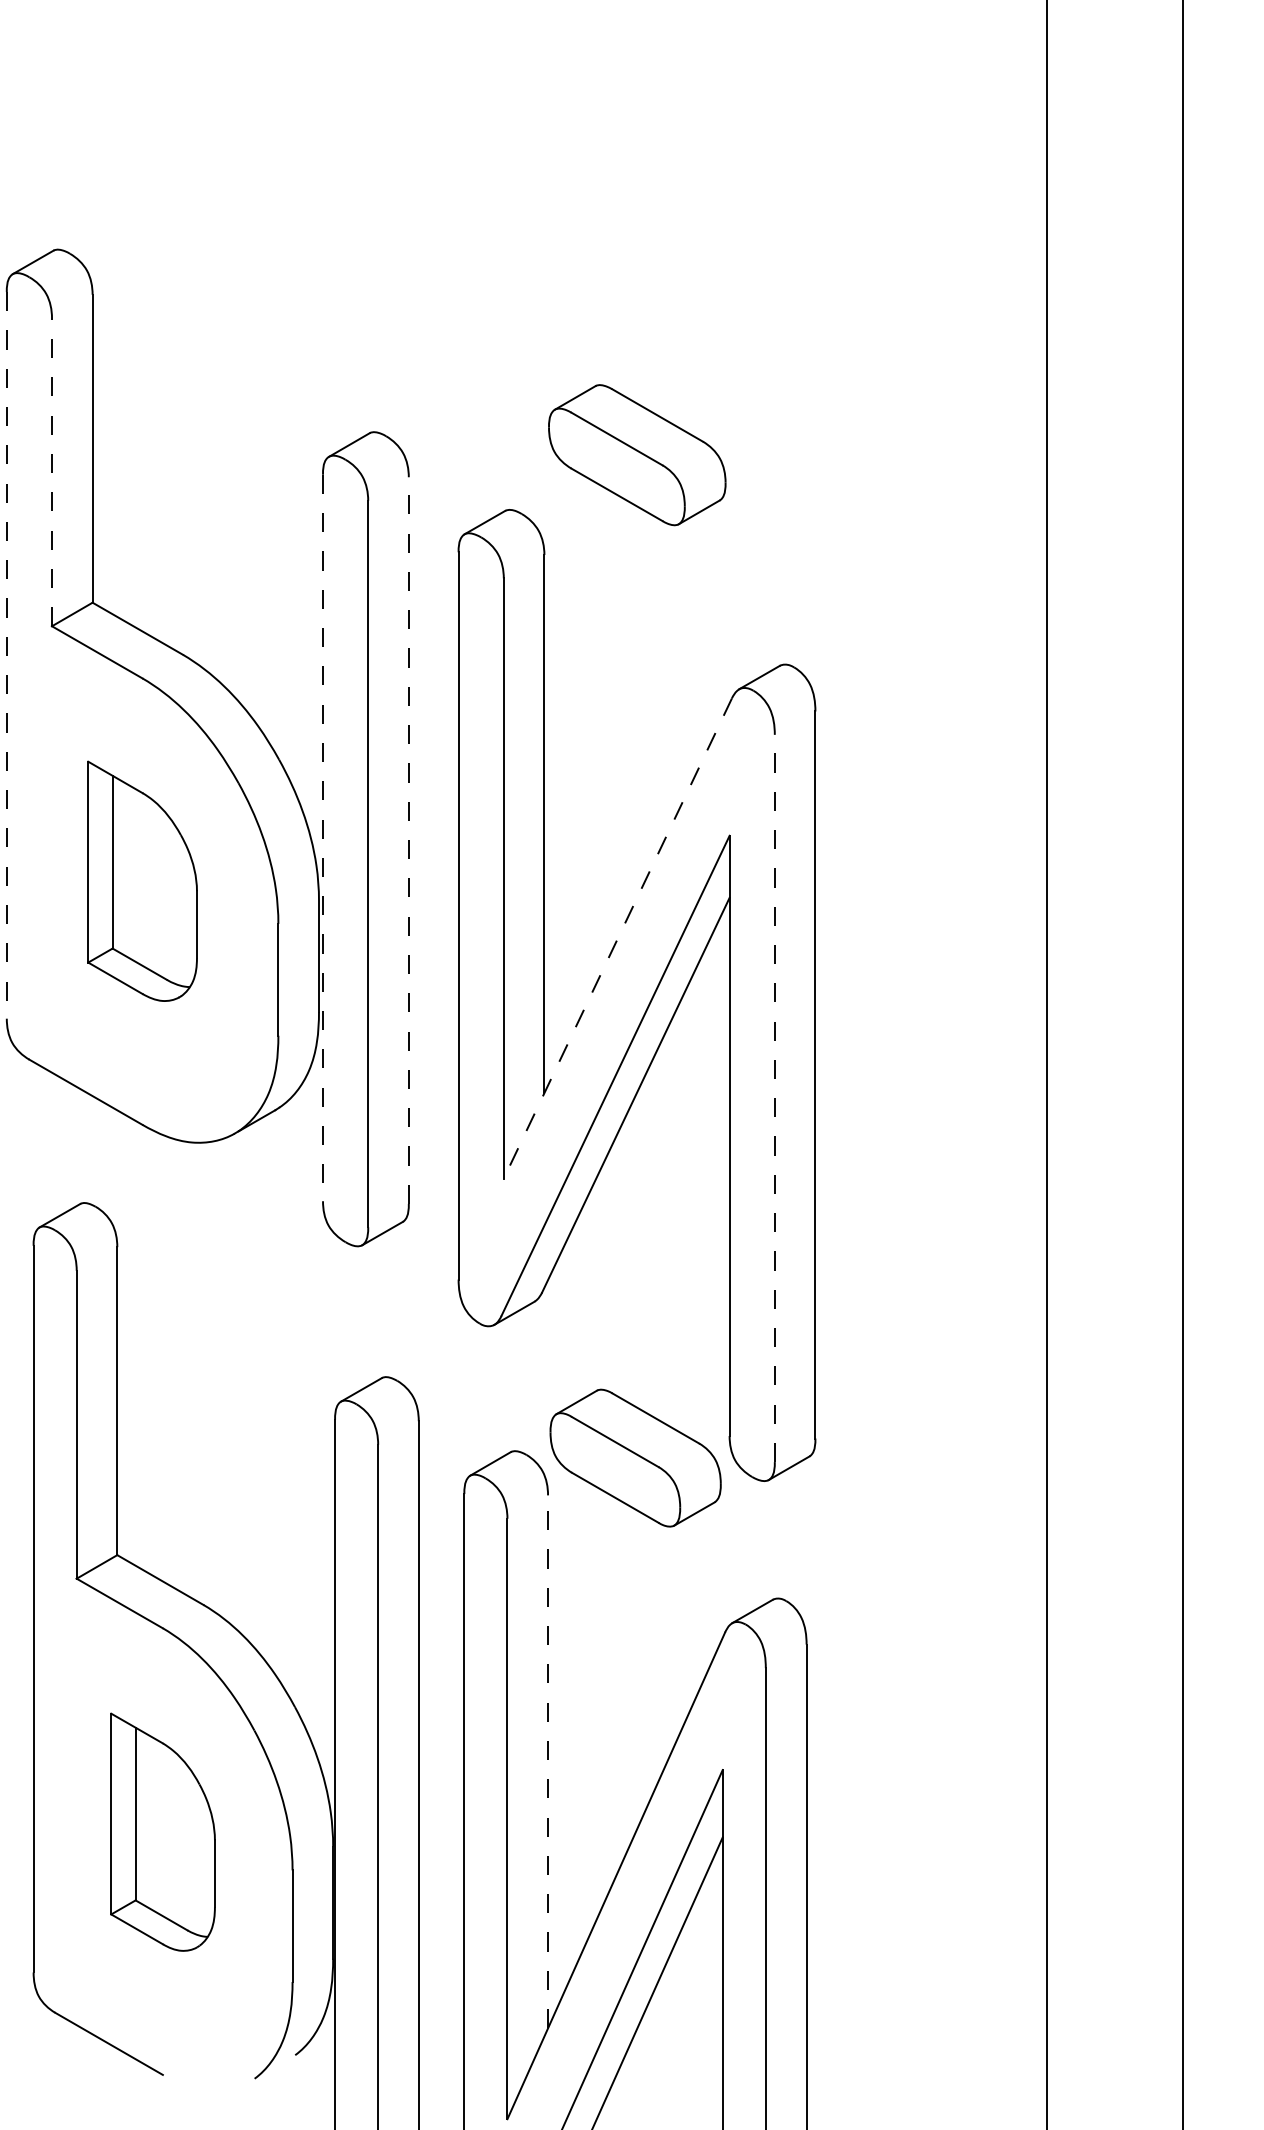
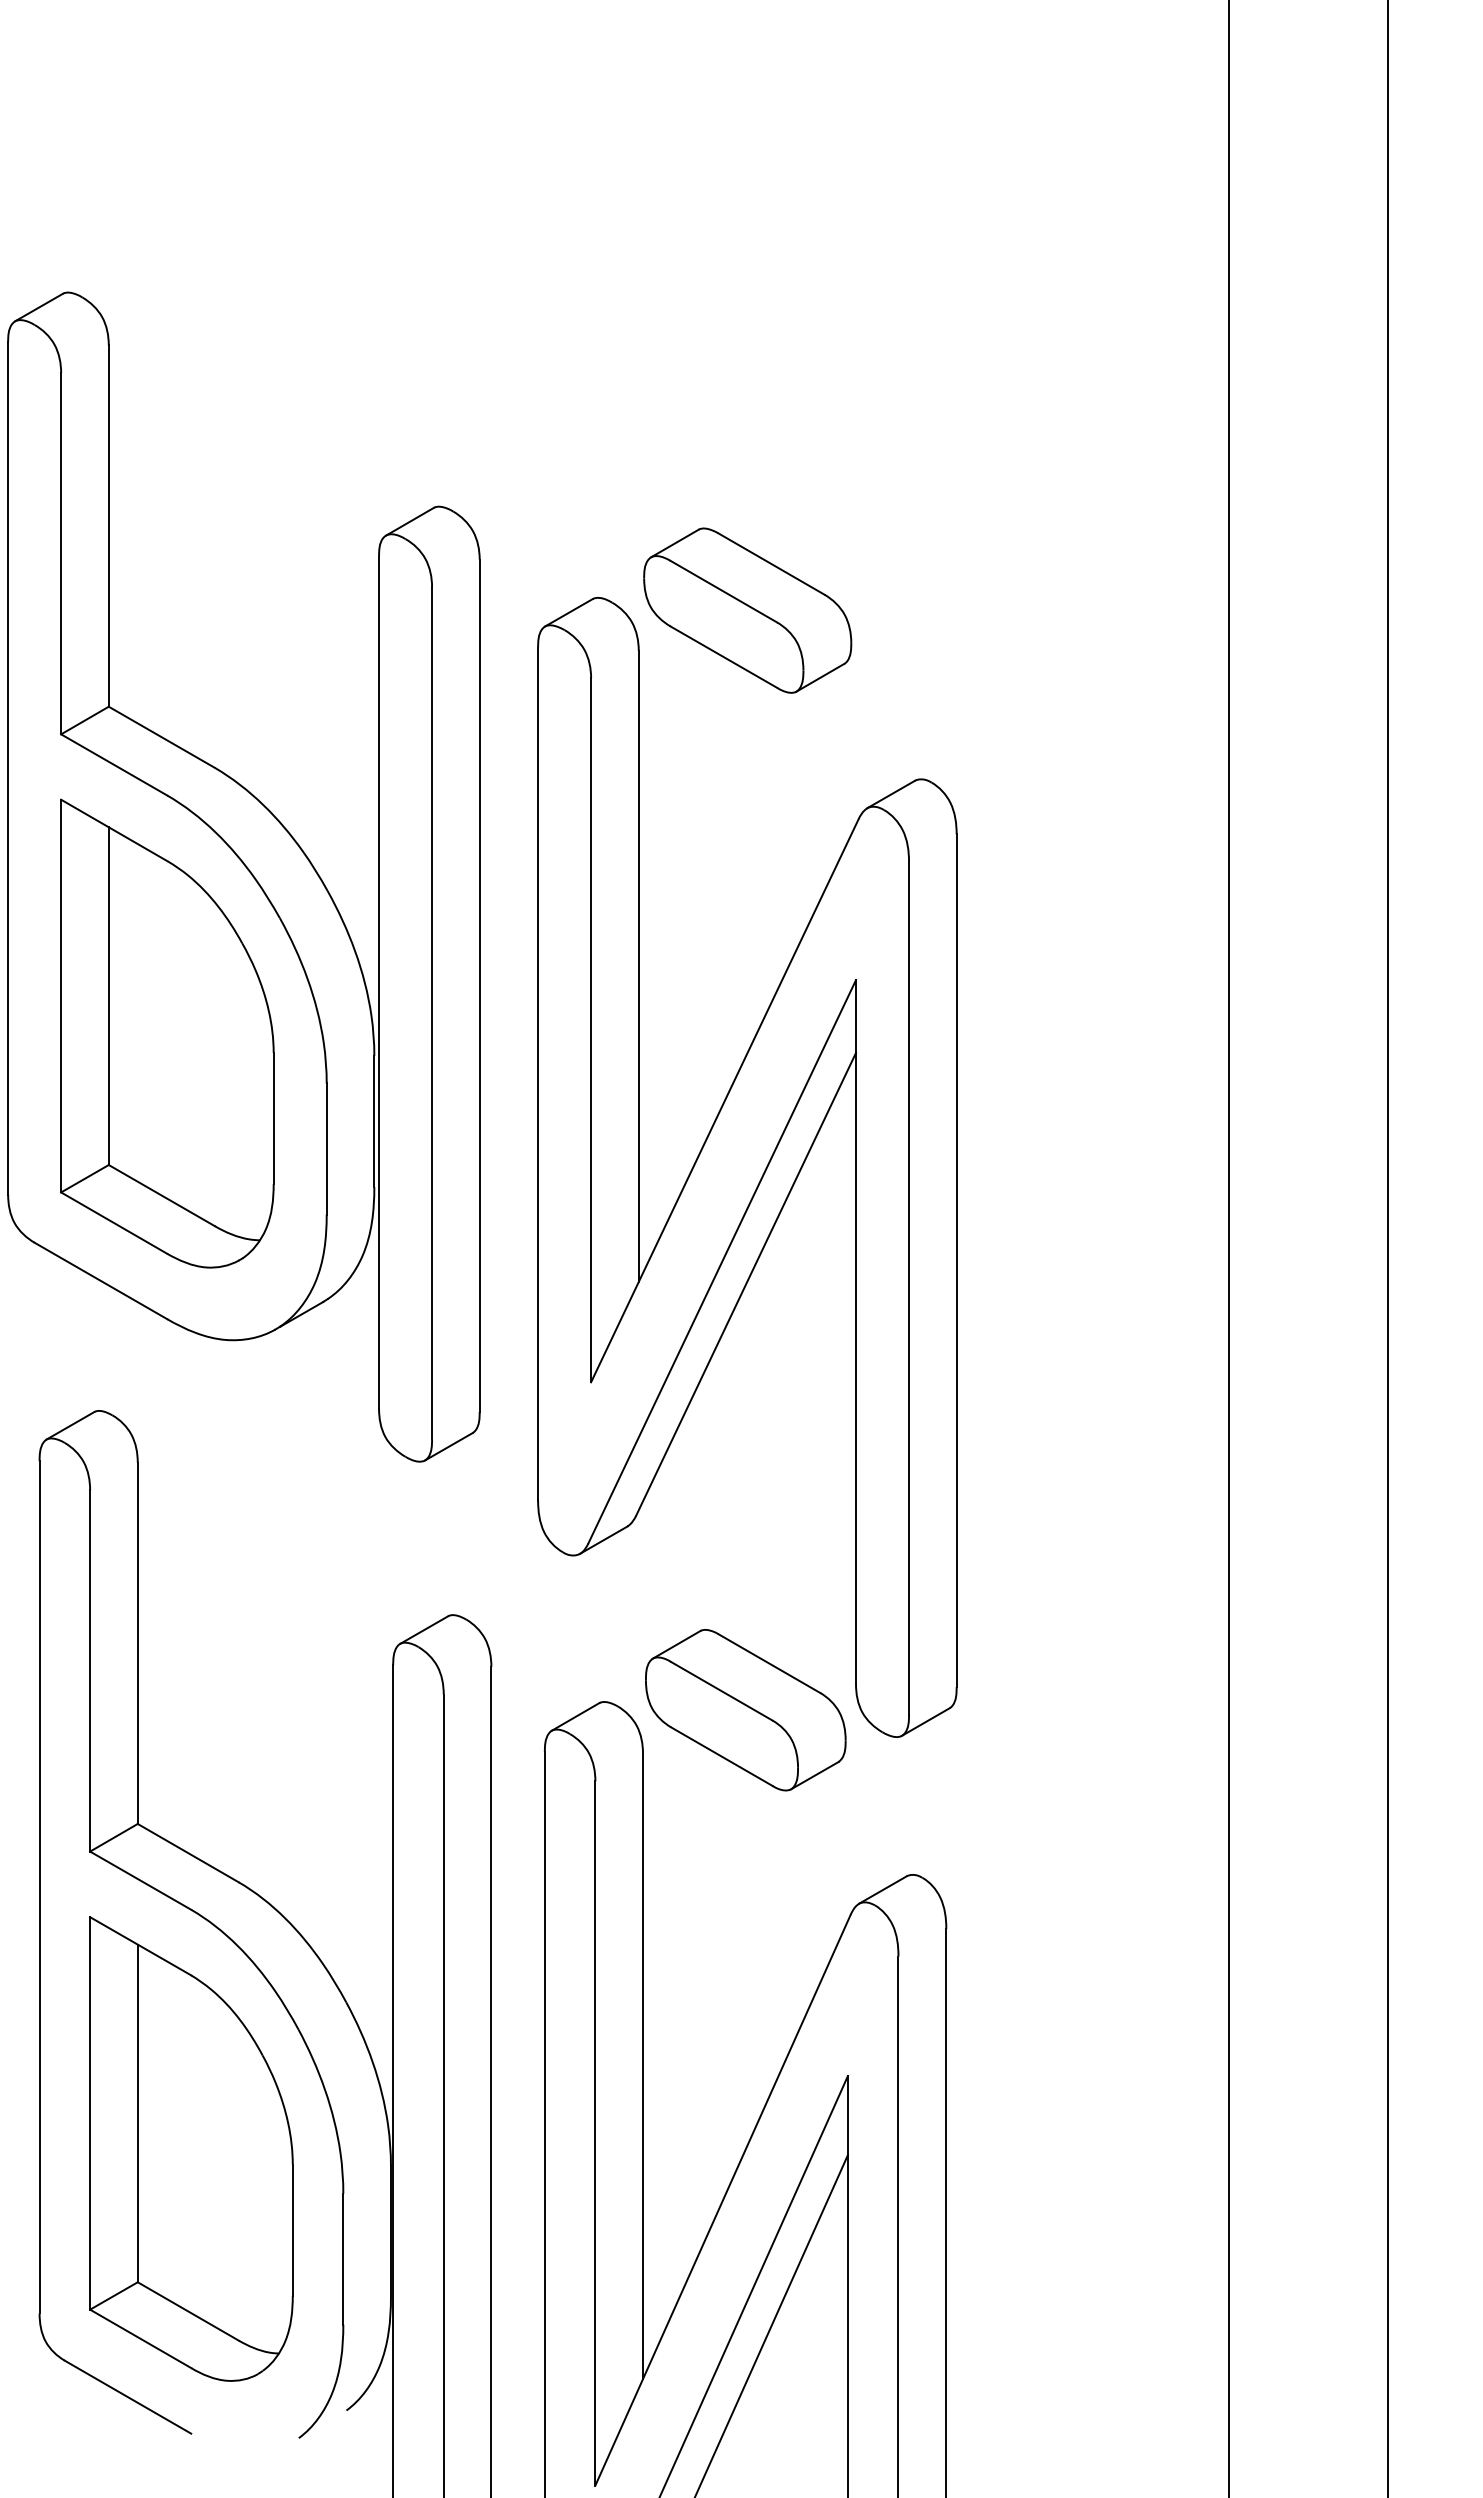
part: (637, 455) -> (747, 610), moved
line: (52, 472) -> (61, 553), dashed -> solid
line: (7, 656) -> (8, 769), dashed -> solid
line: (323, 838) -> (379, 983), dashed -> solid
line: (408, 840) -> (479, 985), dashed -> solid
part: (142, 881) -> (167, 1033), size x1.67
line: (617, 938) -> (724, 1100), dashed -> solid
line: (775, 1098) -> (909, 1288), dashed -> solid
line: (548, 1761) -> (643, 2066), dashed -> solid
part: (163, 1831) -> (191, 2148), size x1.67

